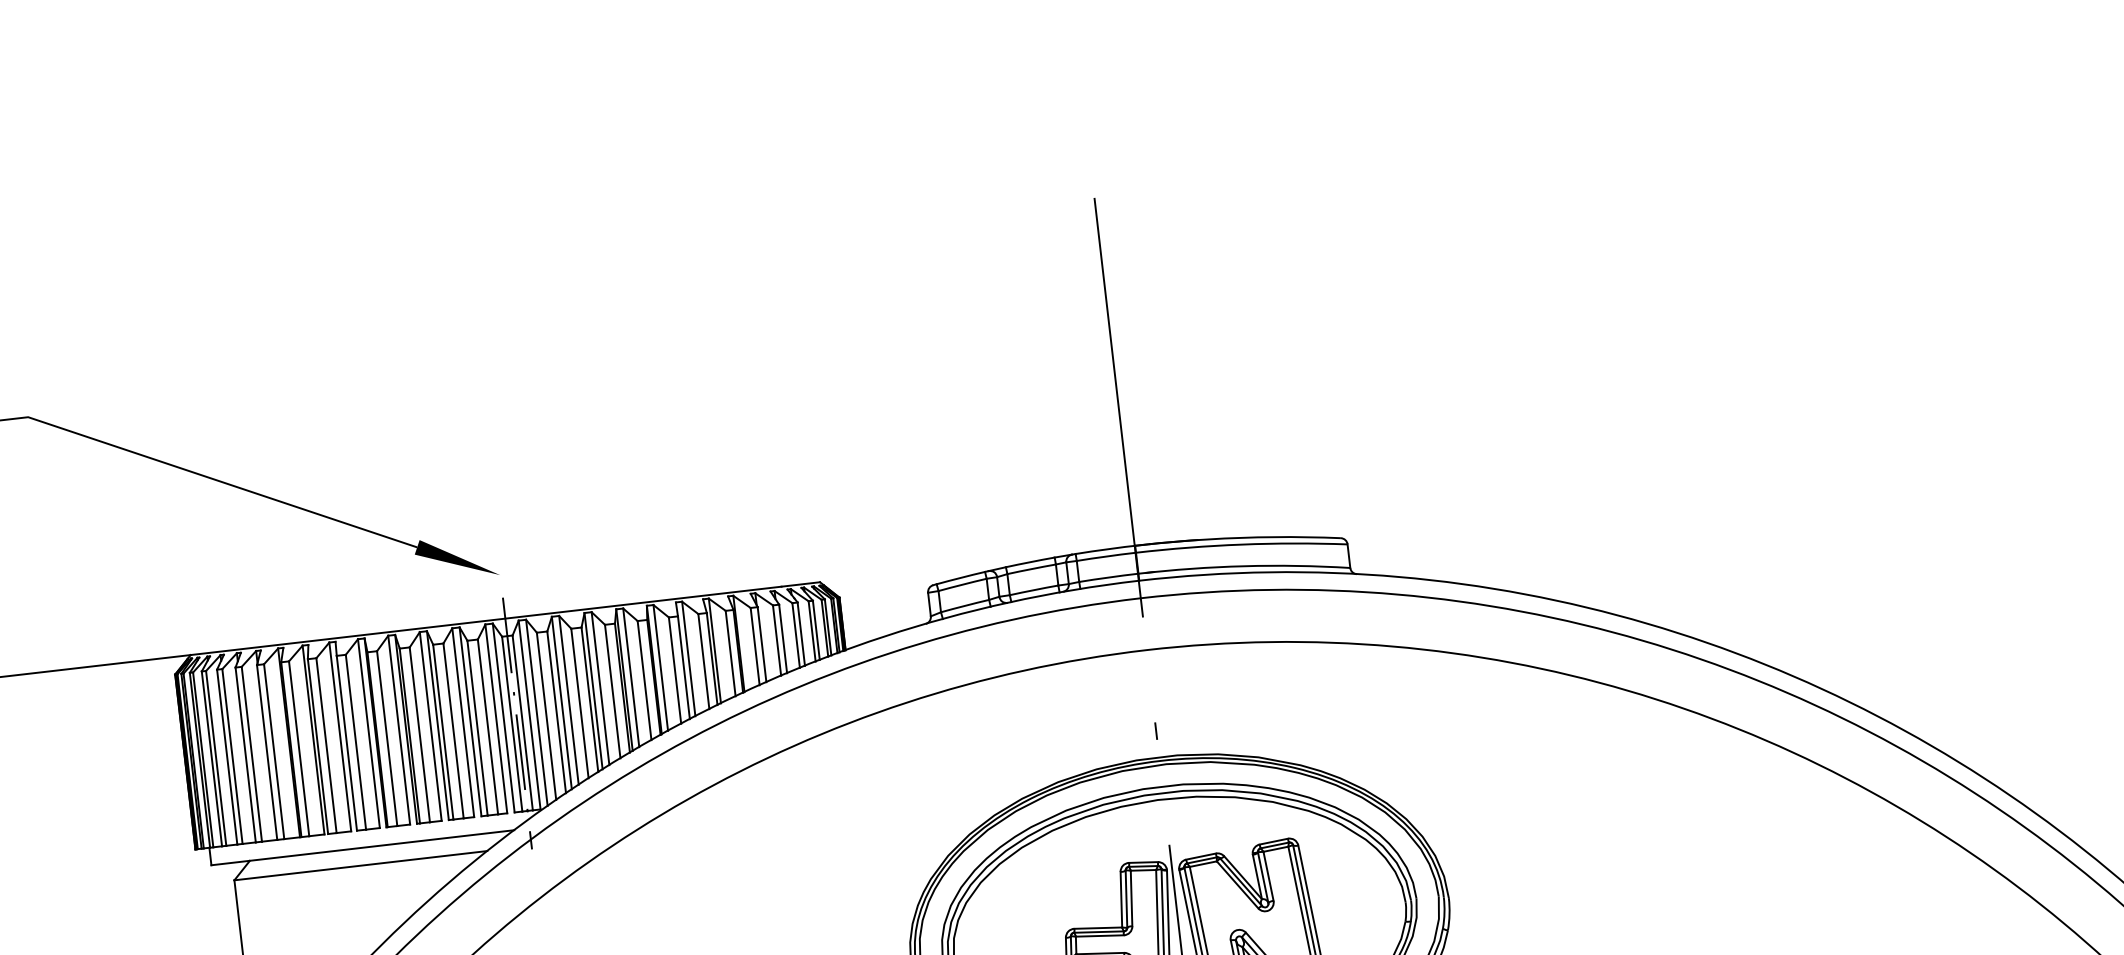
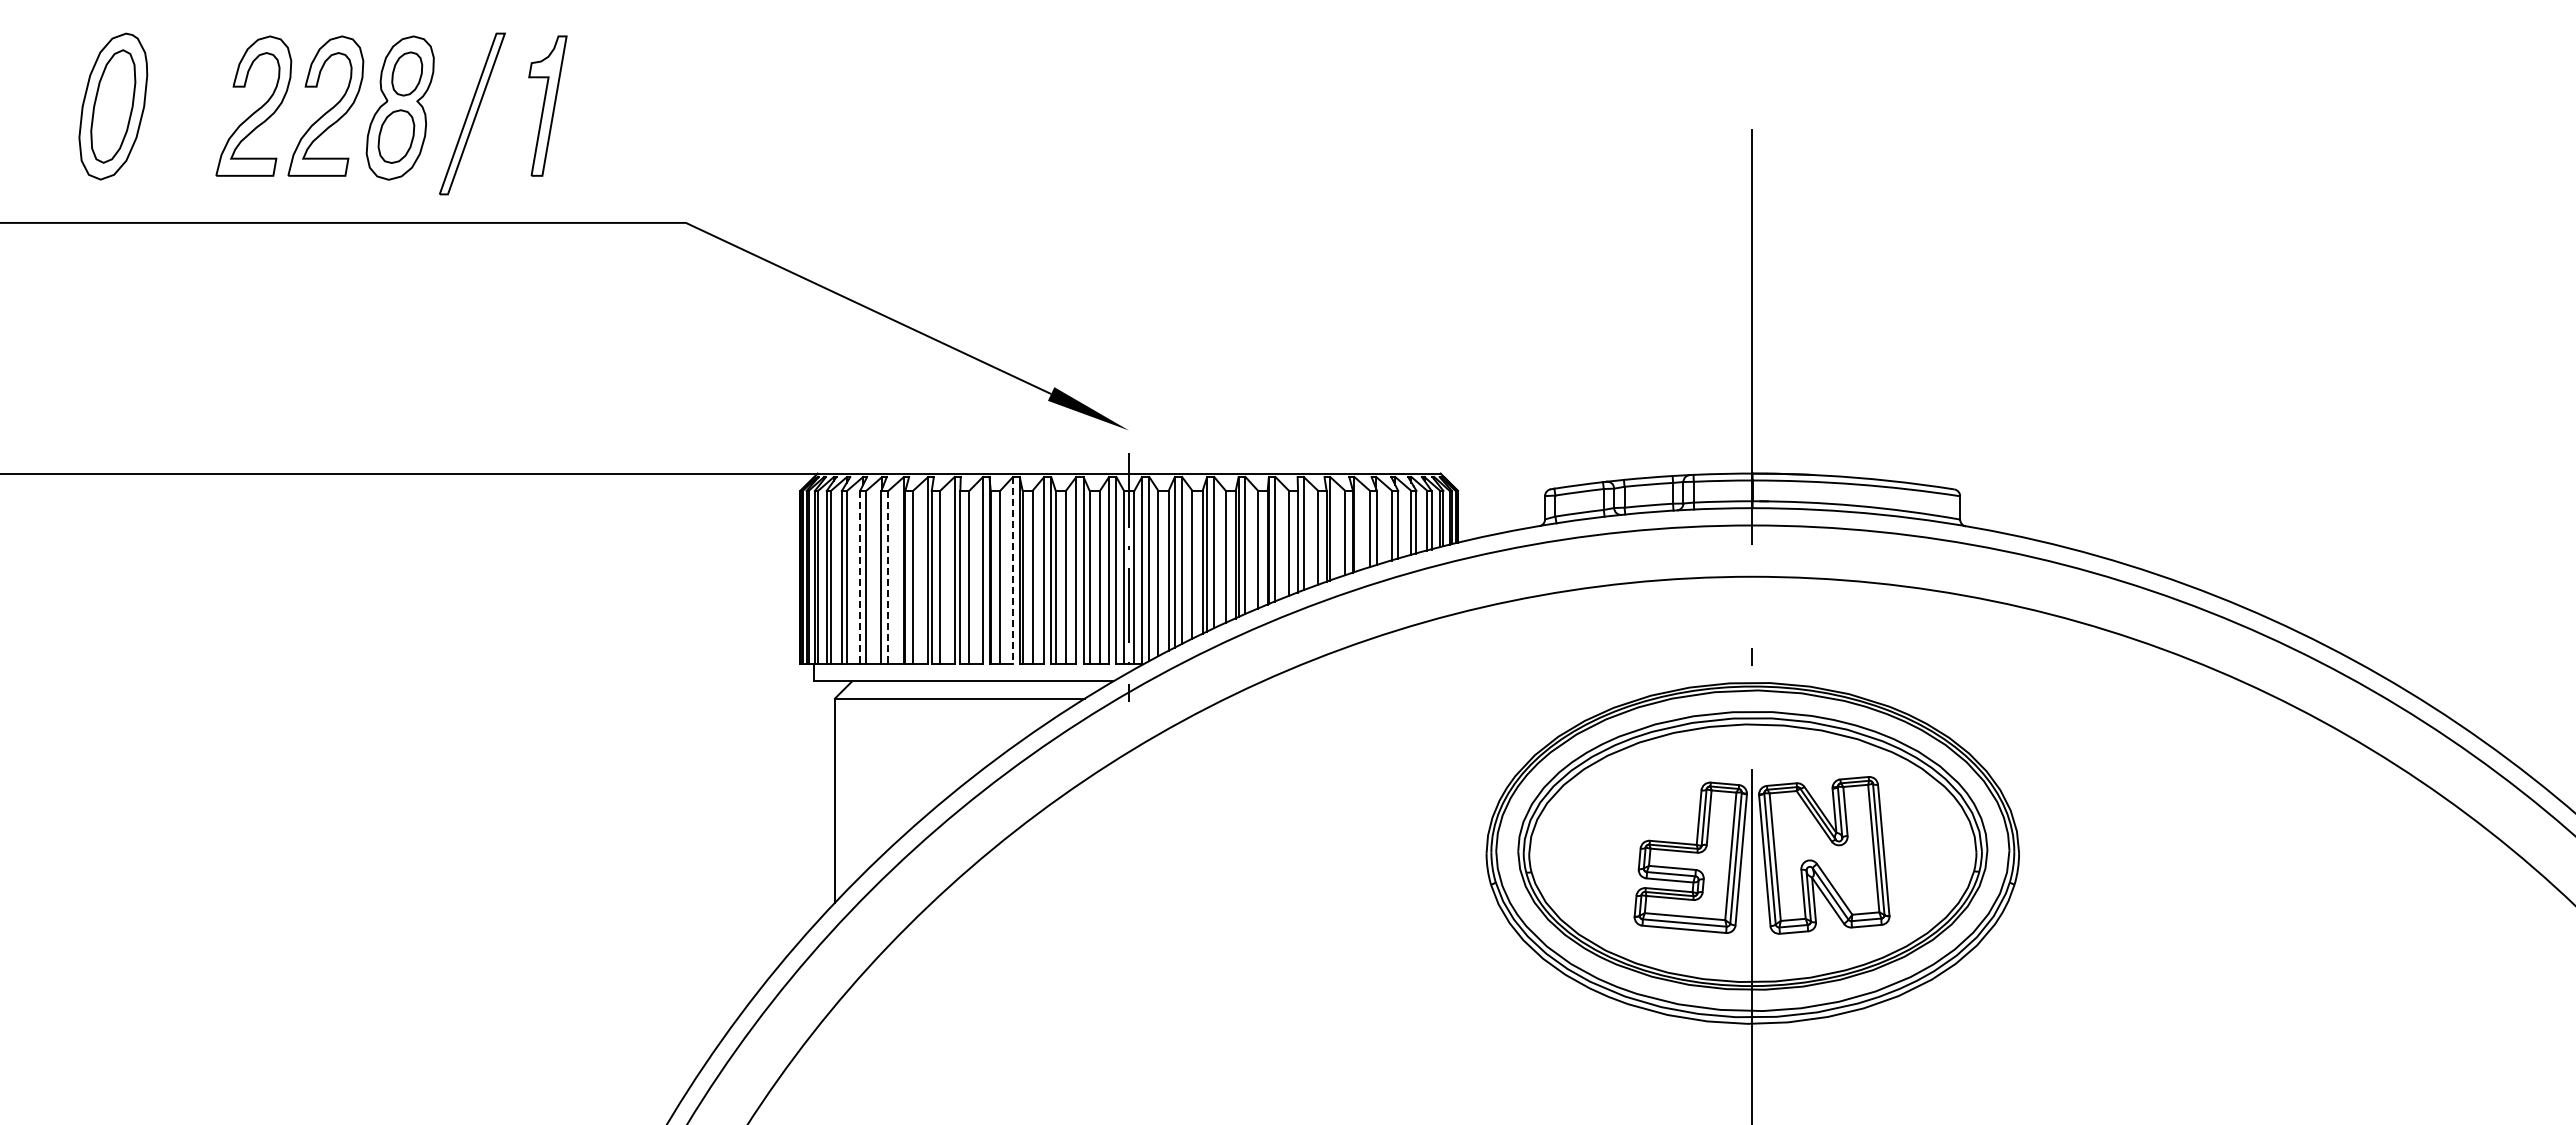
line: (398, 730) -> (1012, 570), solid -> dashed
line: (274, 751) -> (888, 577), solid -> dashed
line: (246, 755) -> (860, 577), solid -> dashed

